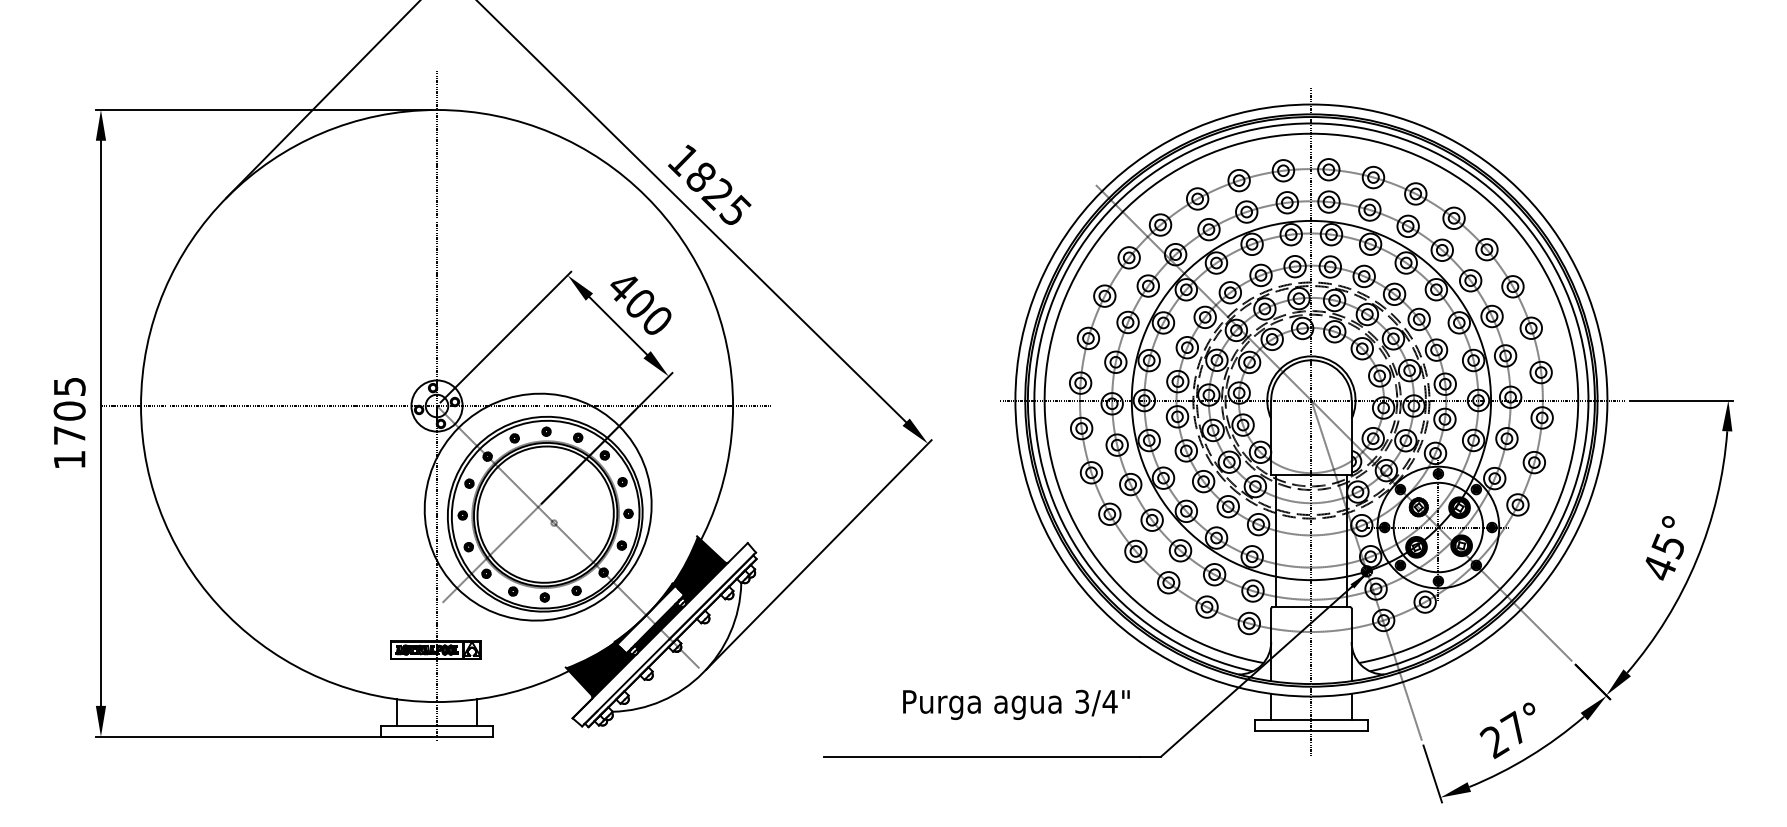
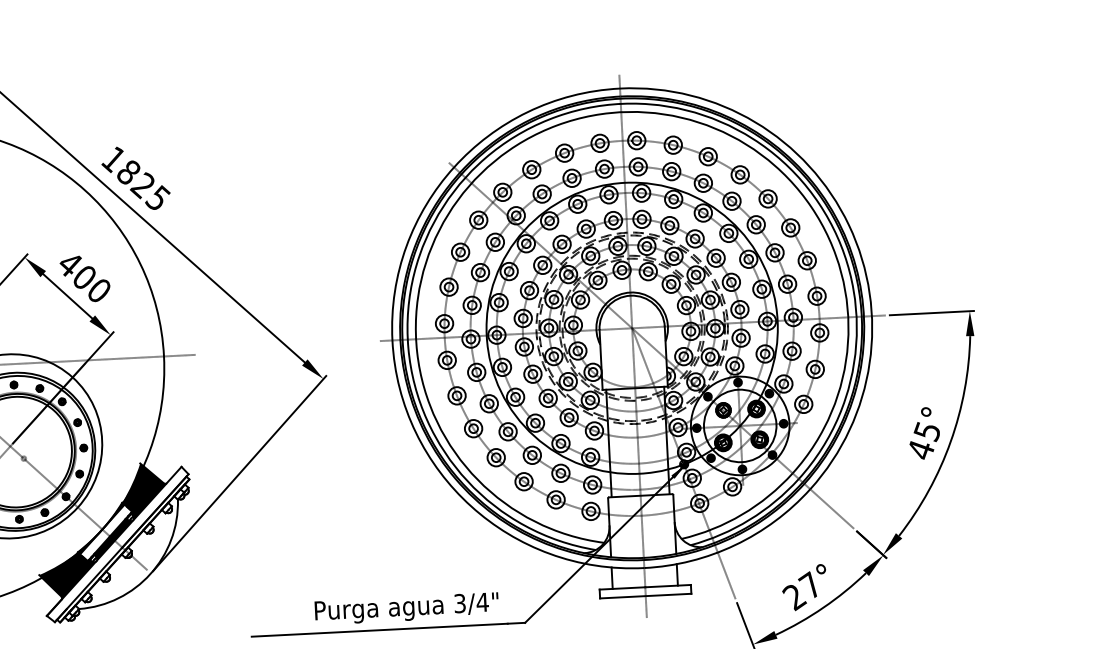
text: (1016, 704) -> (406, 608), moved

